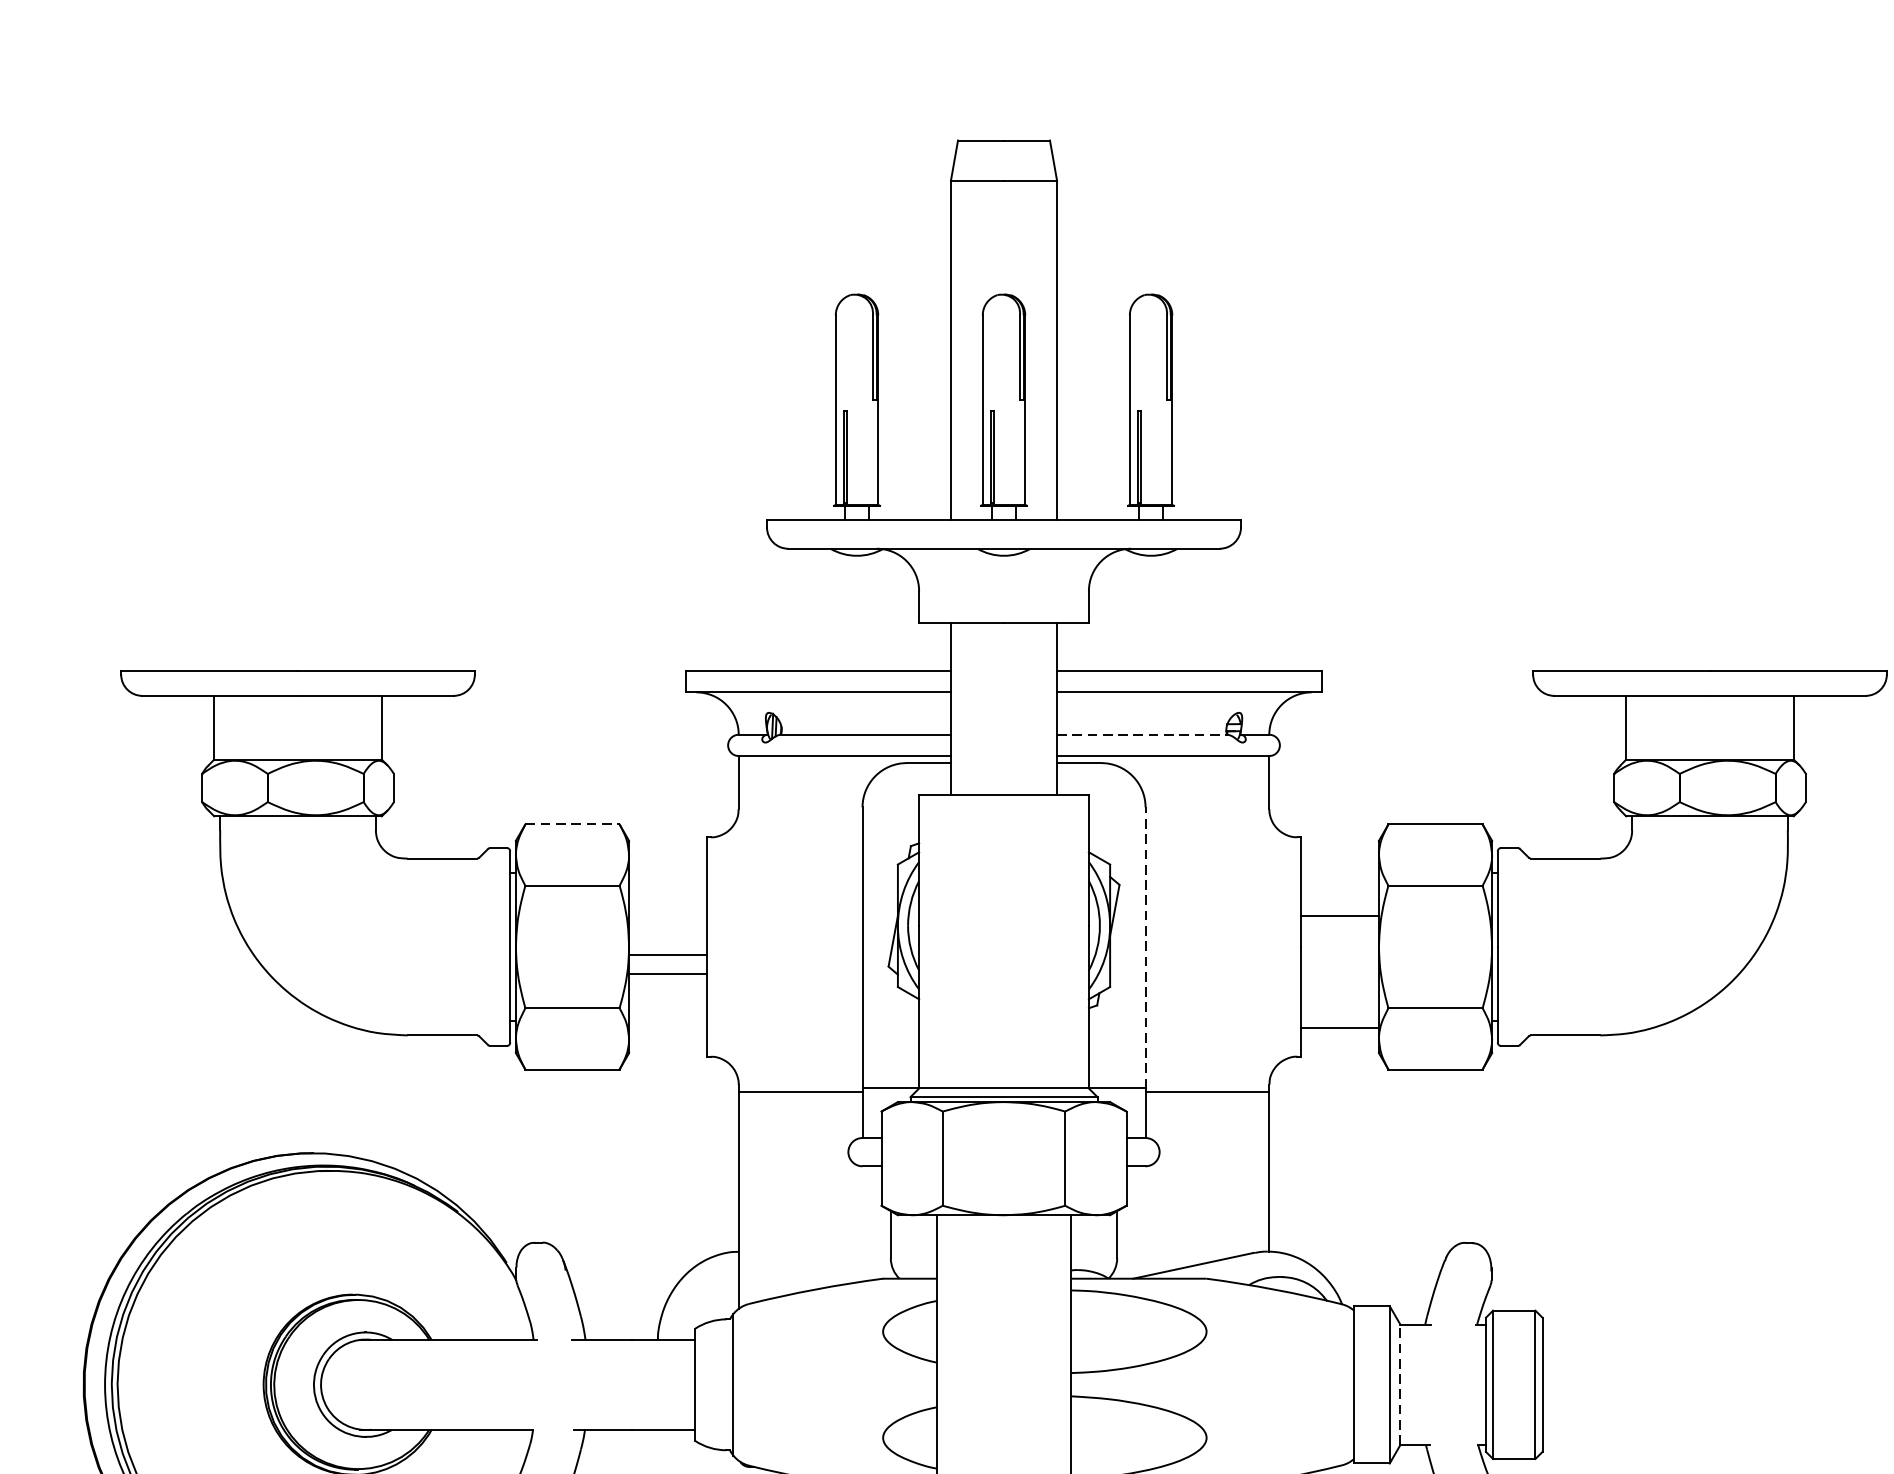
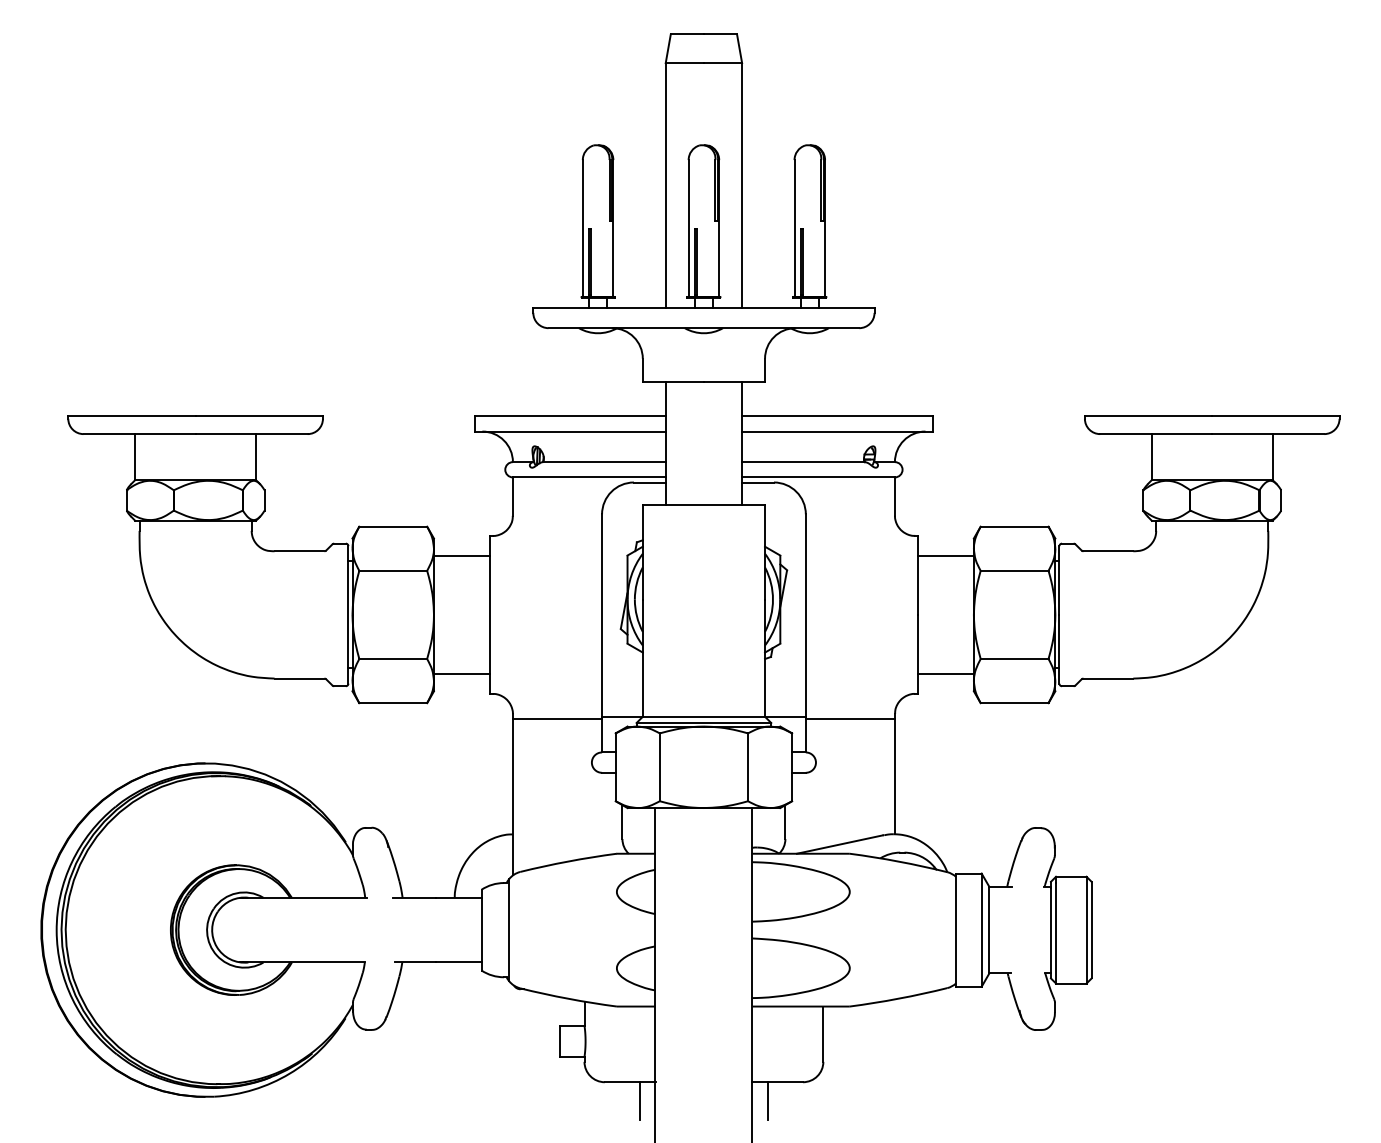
line: (1142, 735) -> (803, 462), dashed -> solid
line: (572, 824) -> (393, 526), dashed -> solid
line: (1339, 915) -> (945, 556), moved
line: (1145, 947) -> (805, 615), dashed -> solid
line: (667, 954) -> (461, 556), moved
line: (667, 974) -> (461, 673), moved
line: (1400, 1383) -> (989, 929), dashed -> solid

